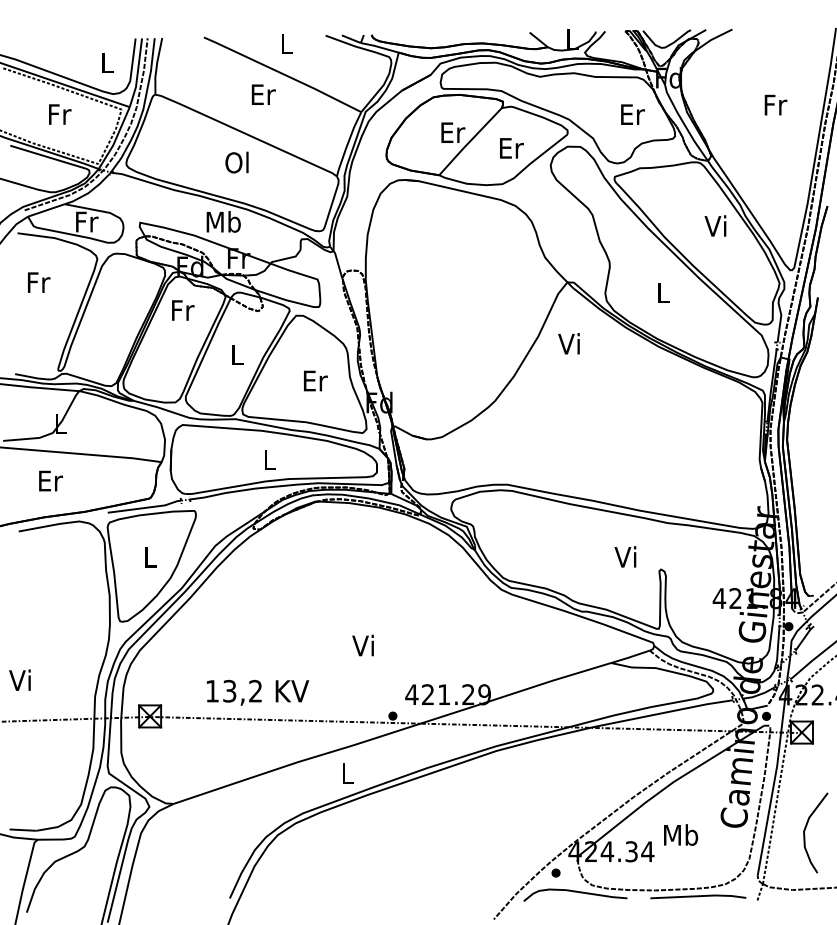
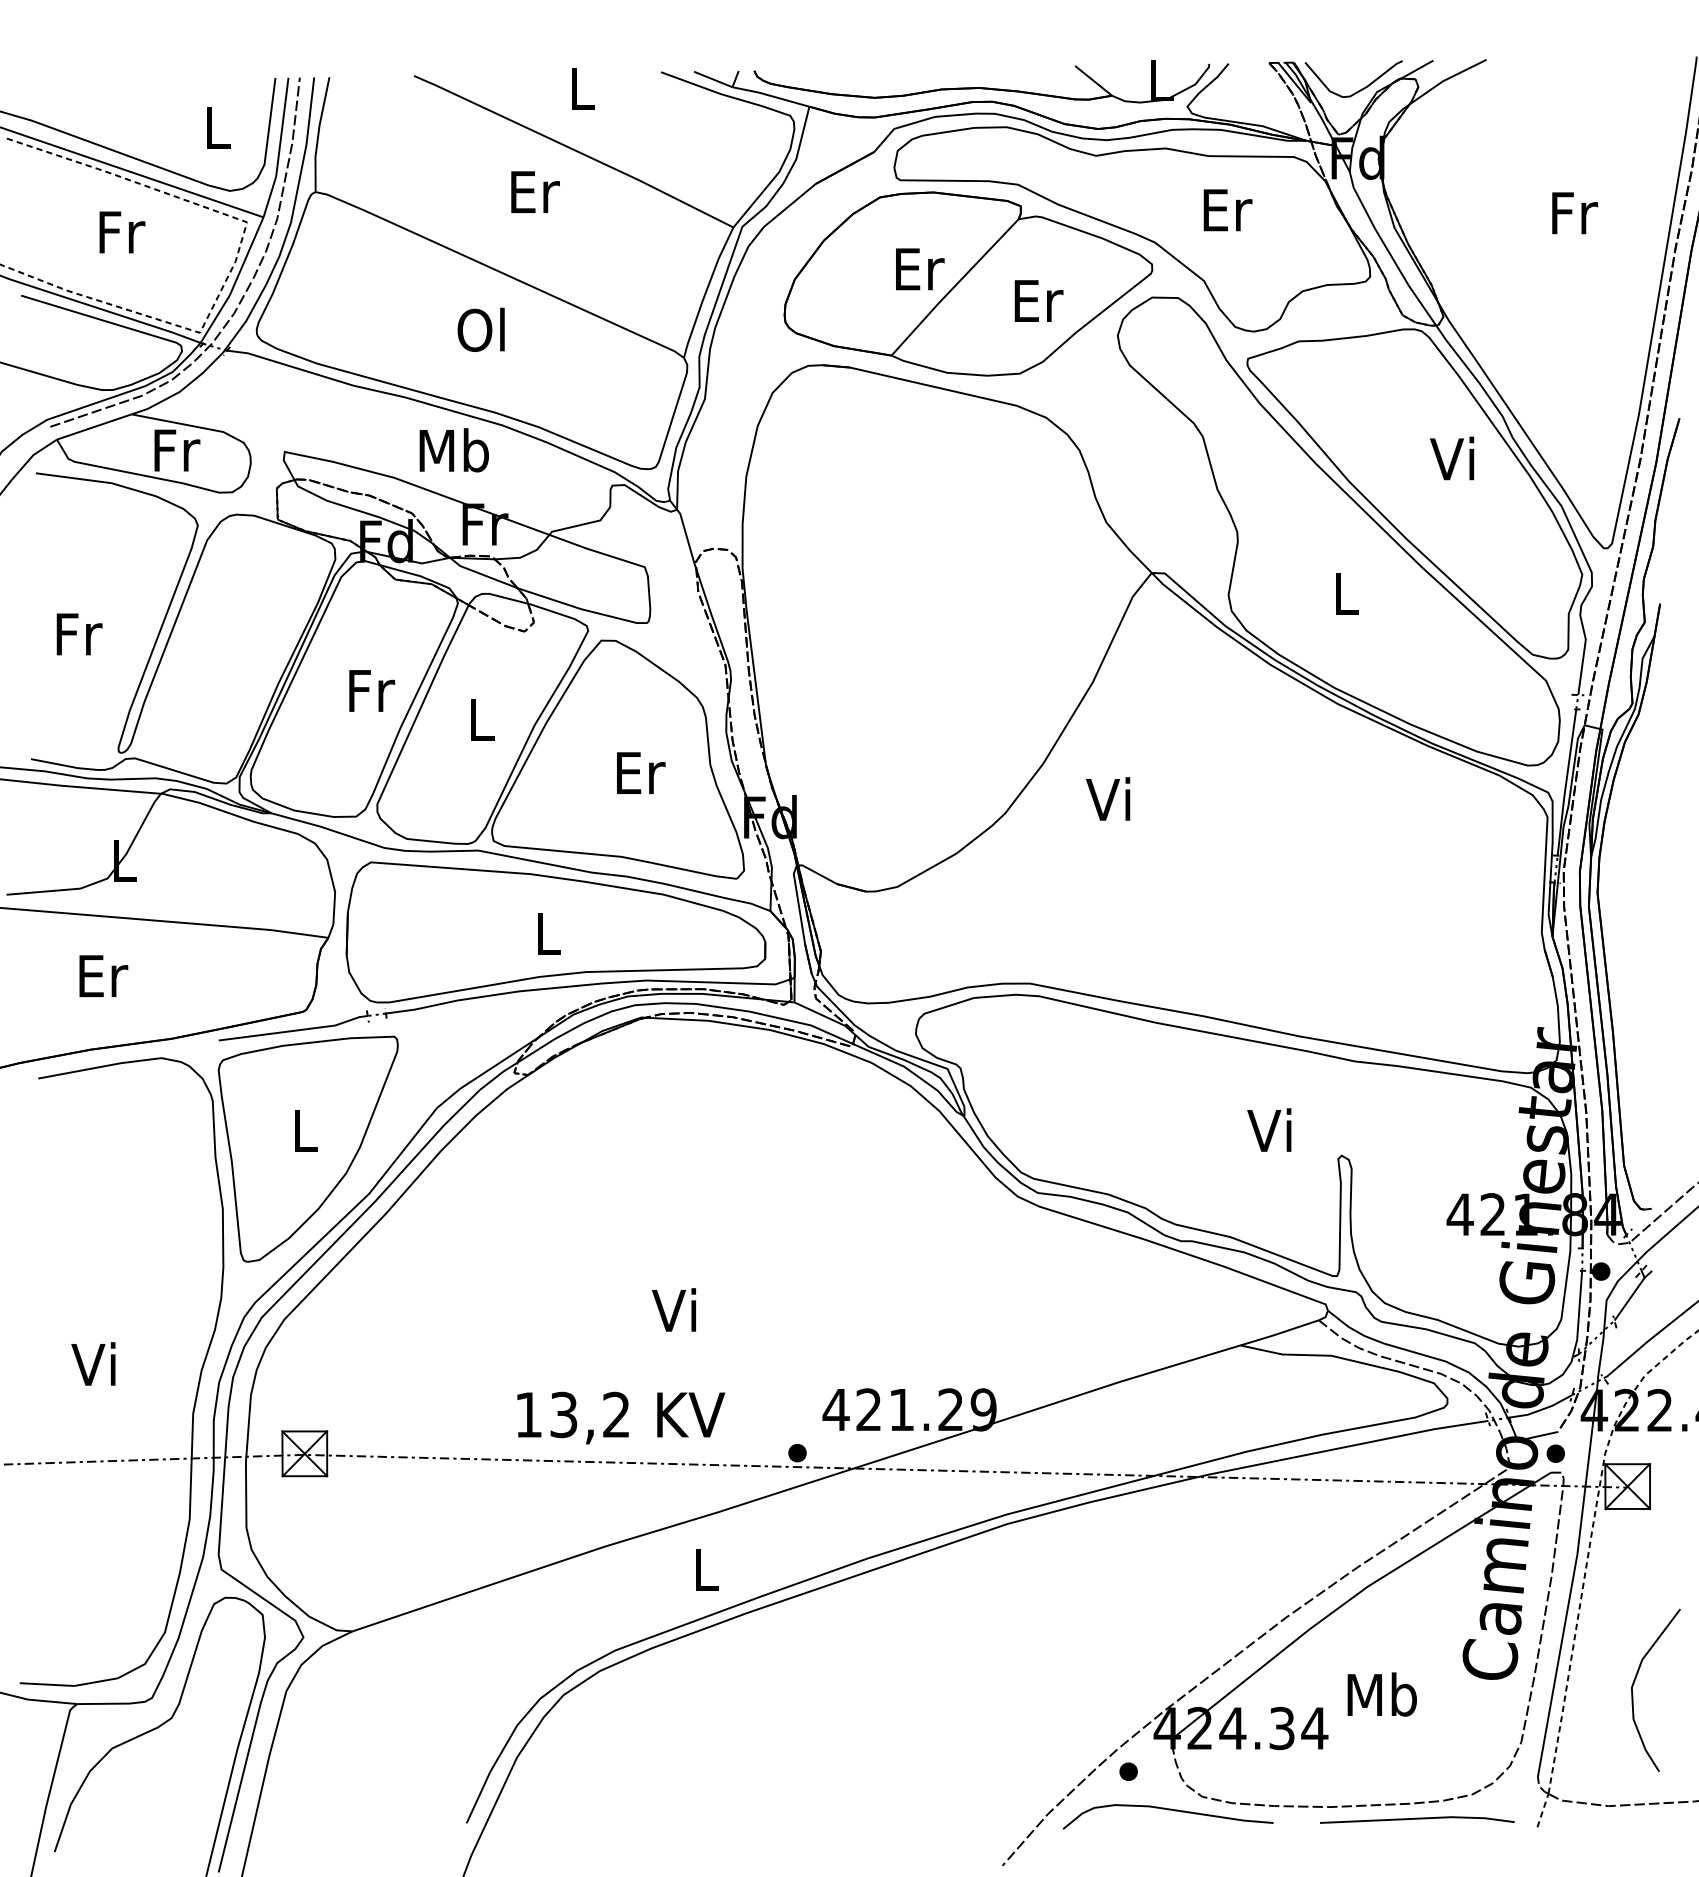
text: (632, 114) -> (1226, 209), moved
text: (39, 282) -> (80, 634), moved
text: (183, 310) -> (372, 690), moved
text: (568, 343) -> (1107, 798), moved
text: (362, 645) -> (672, 1309), moved
text: (19, 679) -> (92, 1362), moved
text: (257, 692) -> (620, 1417), moved

